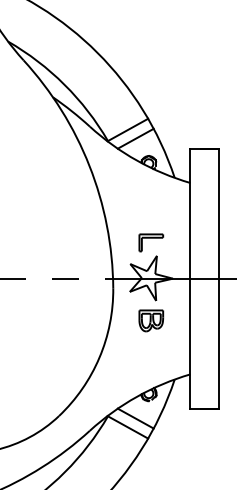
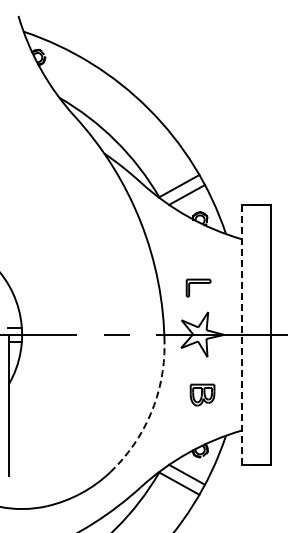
part: (151, 242) -> (198, 287), moved
line: (190, 278) -> (241, 334), solid -> dashed
part: (151, 320) -> (202, 394), moved
arc: (99, 357) -> (150, 413), solid -> dashed

